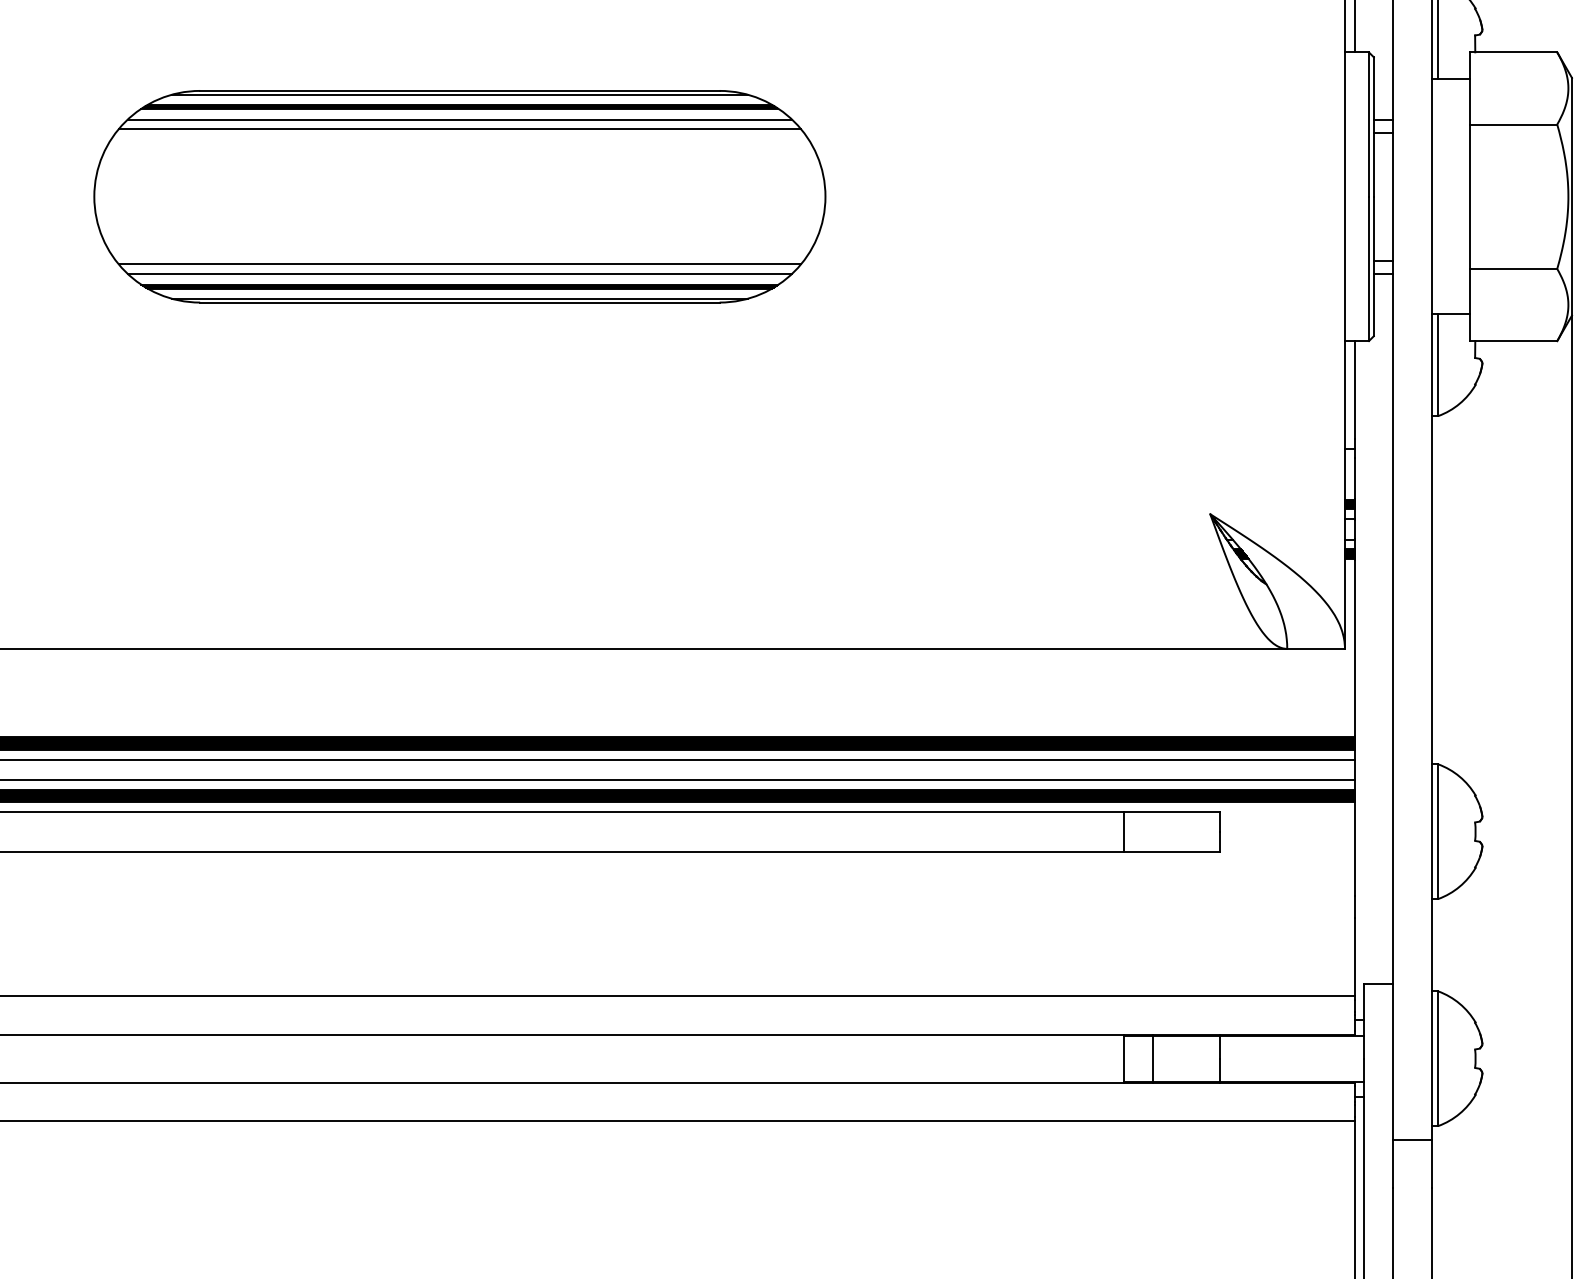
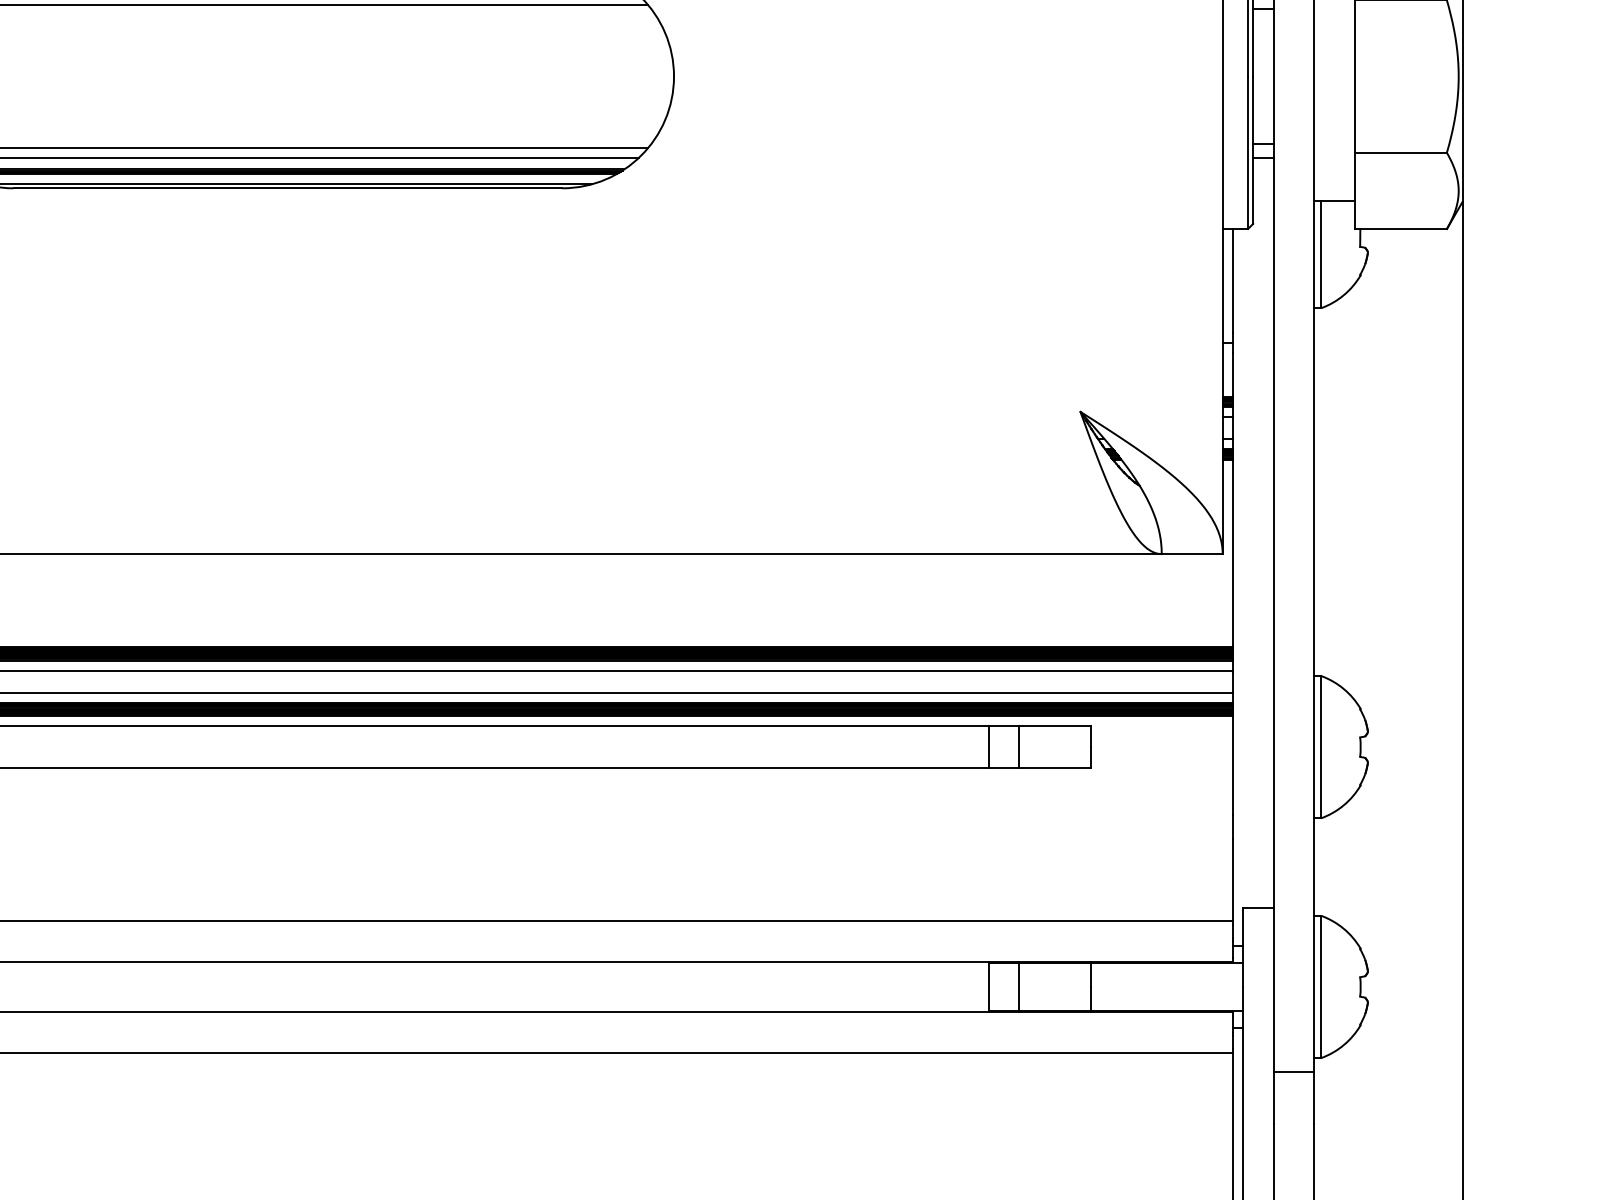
line: (1152, 831) -> (1019, 746), added

